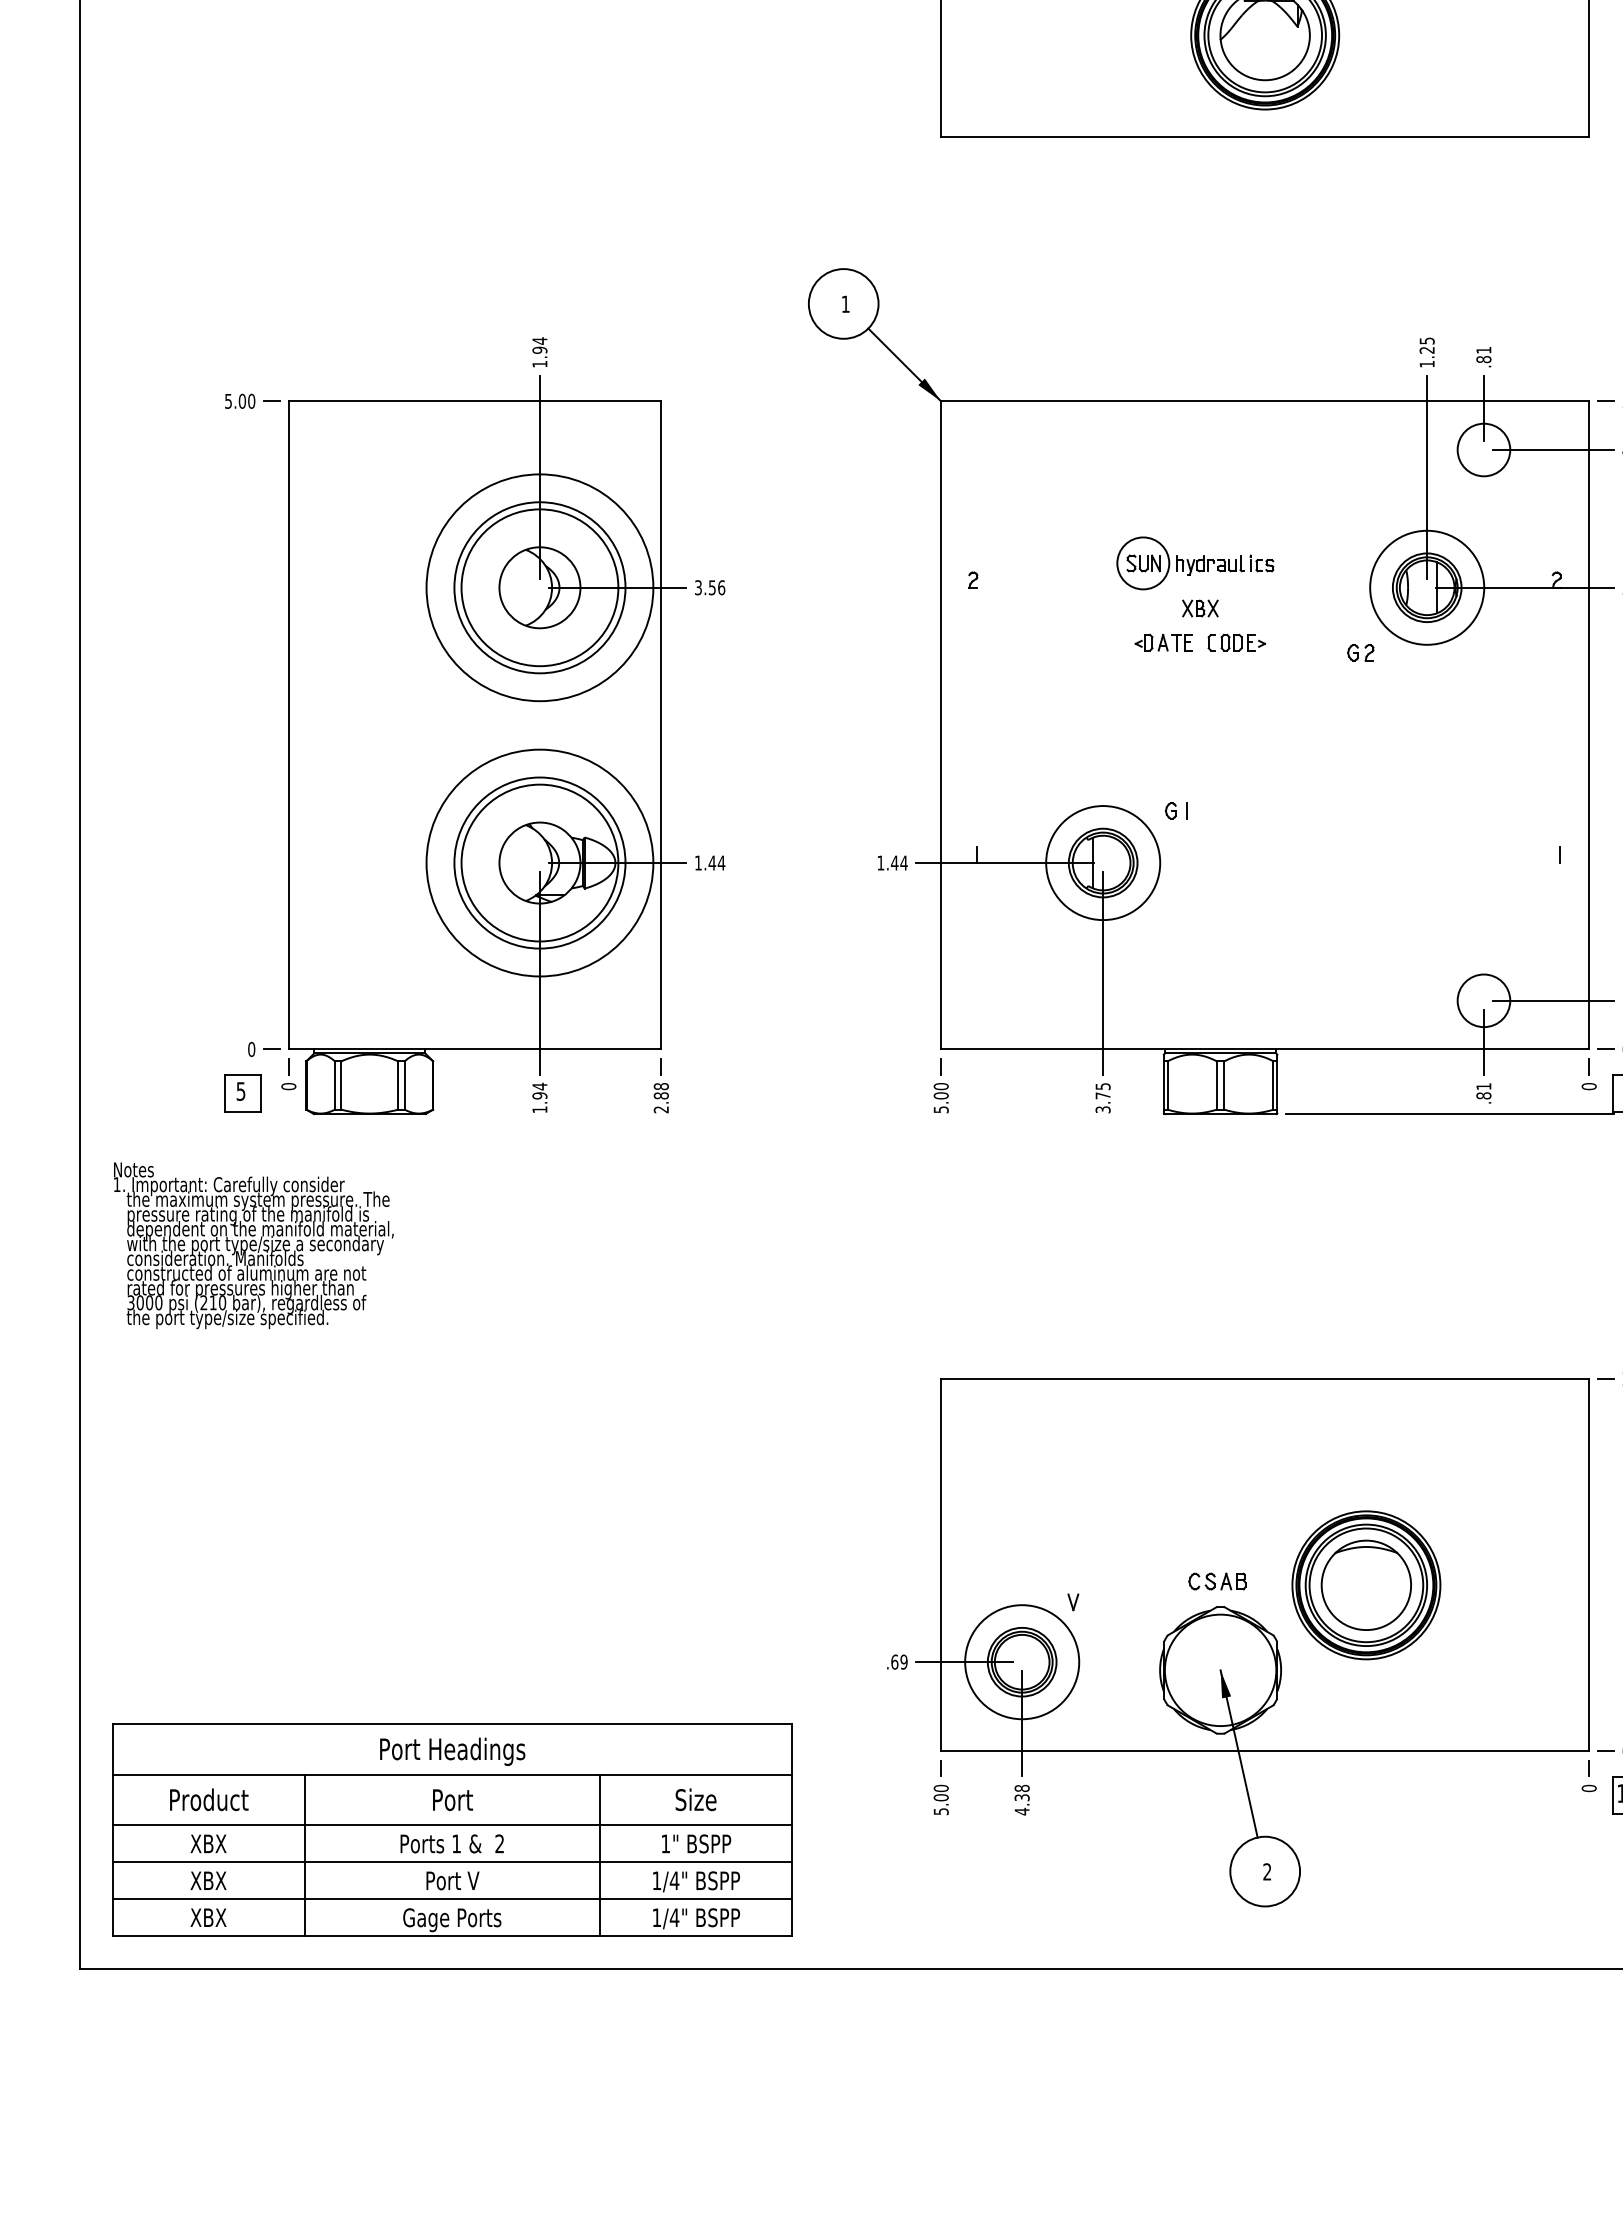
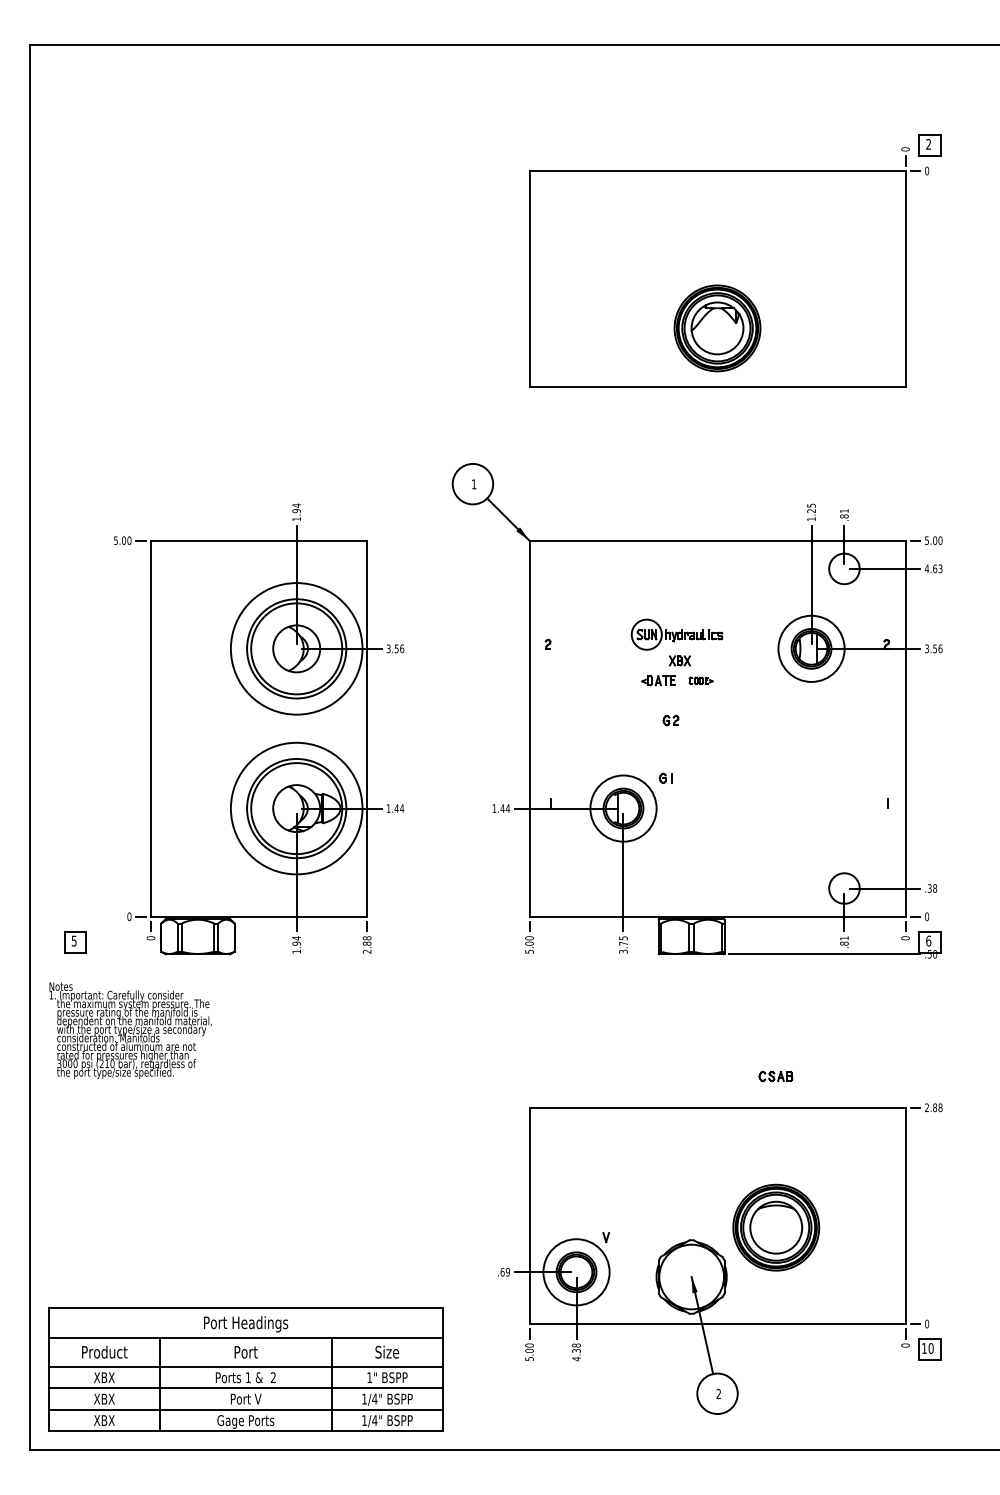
part: (1235, 642) -> (700, 680), size x0.7
part: (1359, 652) -> (670, 720), moved
part: (243, 1093) -> (75, 942), moved
part: (1216, 1581) -> (775, 1076), moved

